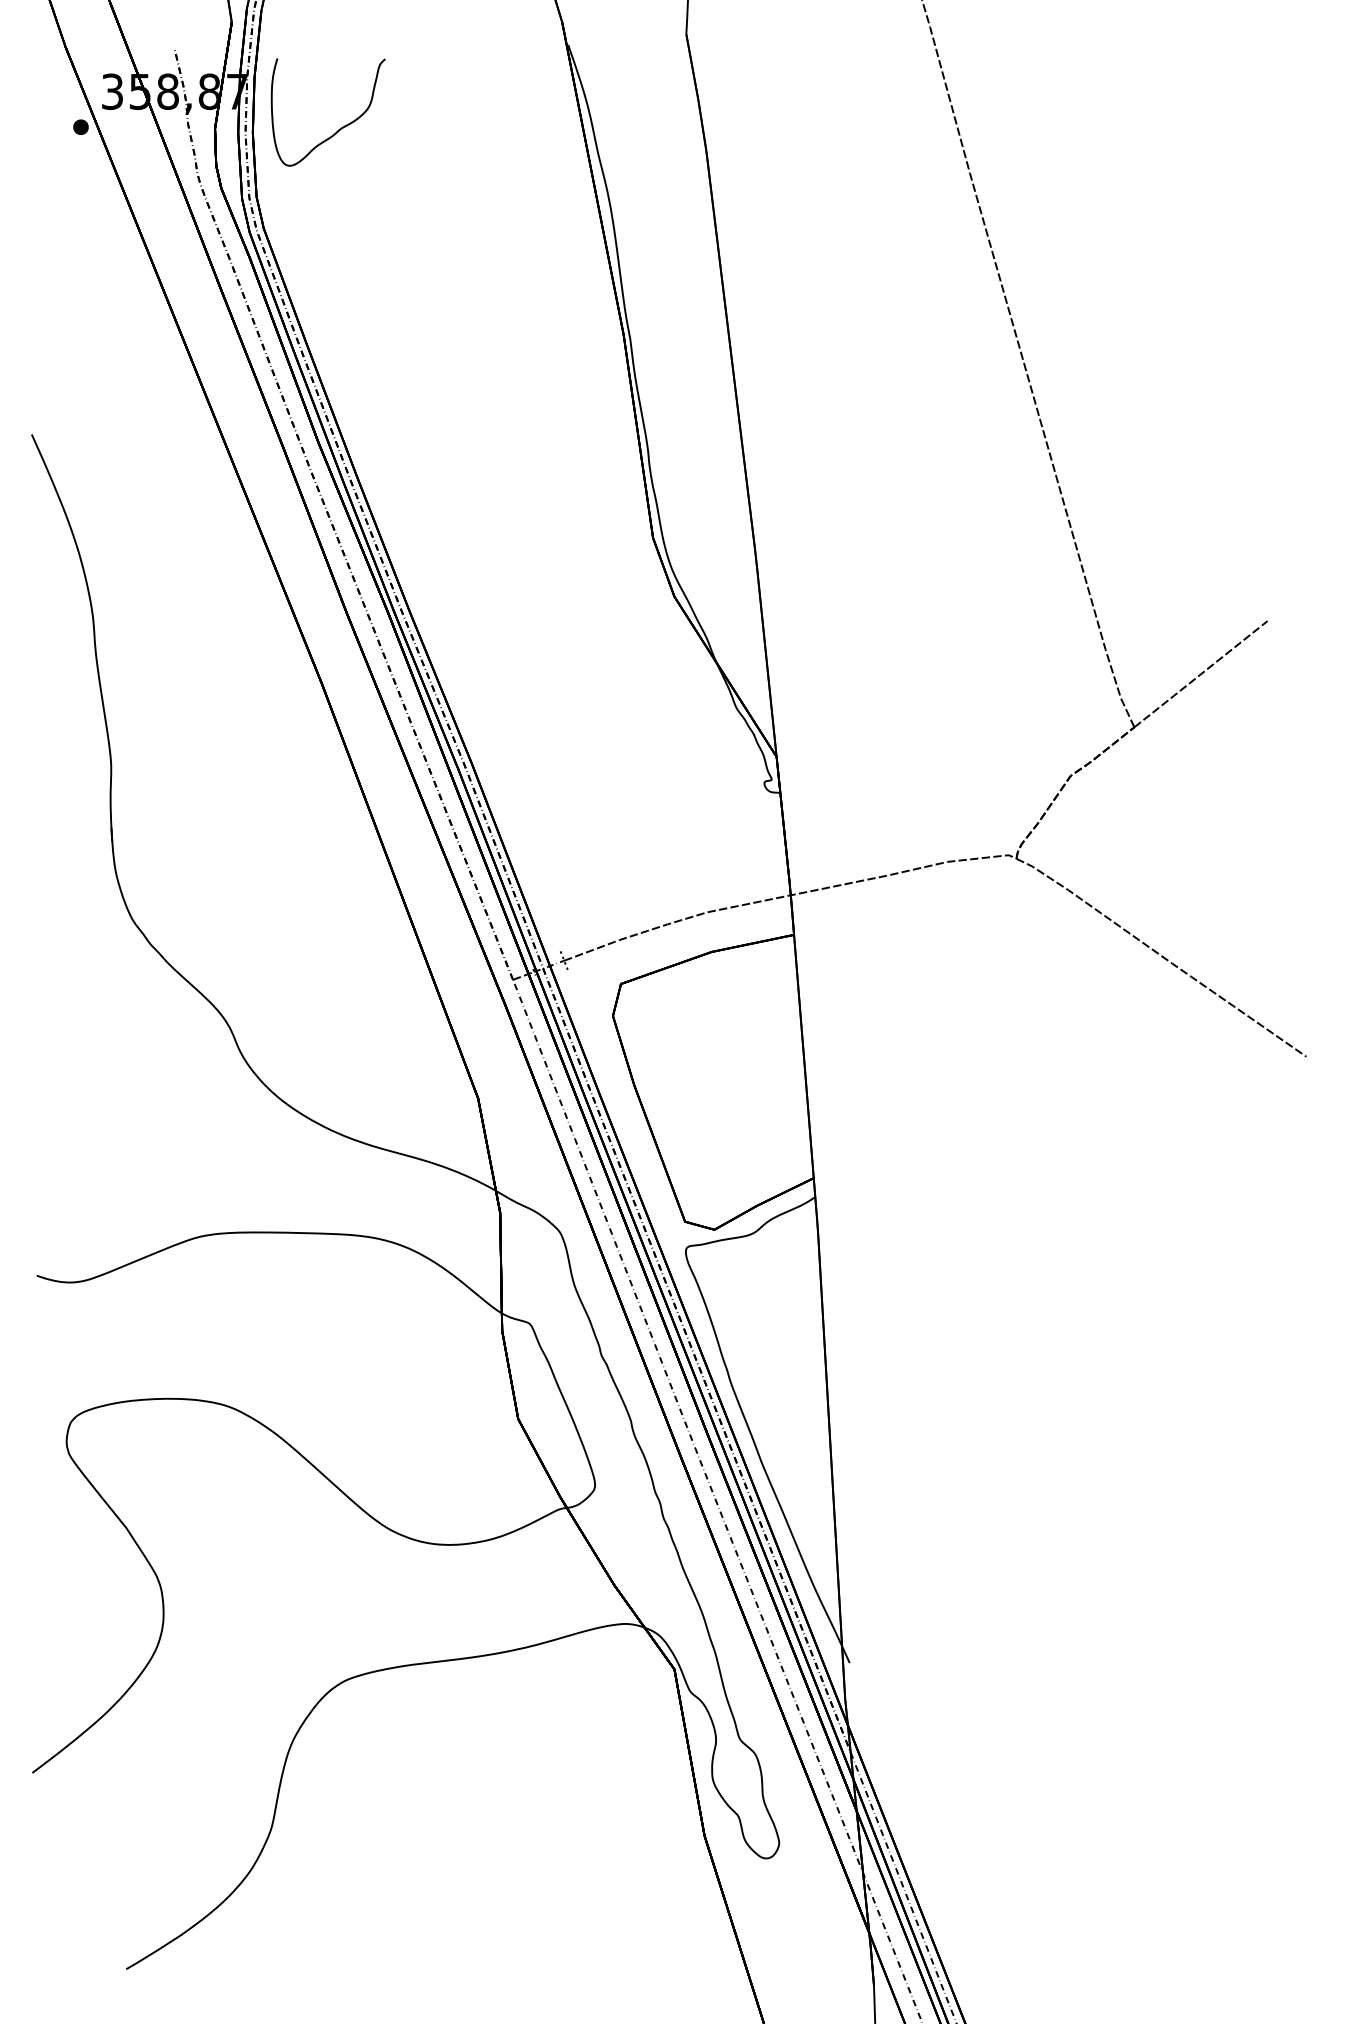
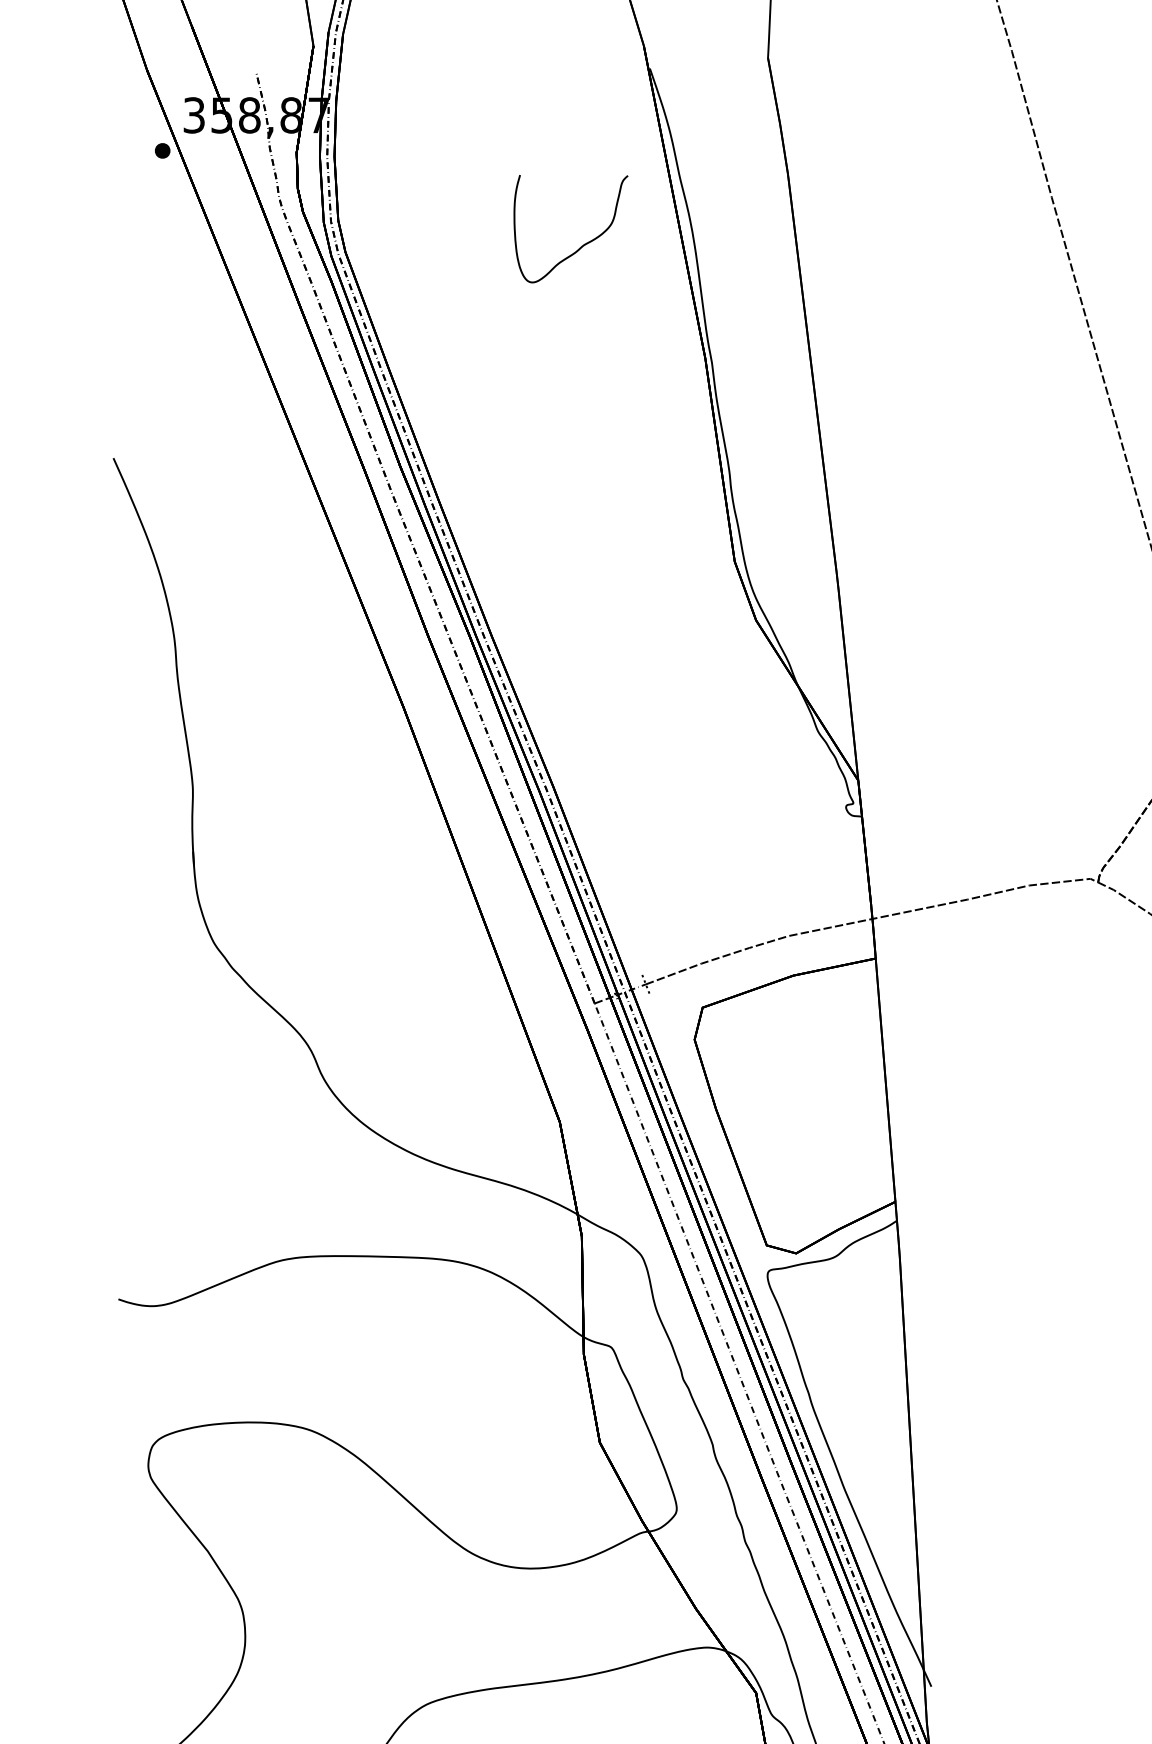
curve: (339, 128) -> (582, 245), moved

